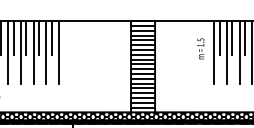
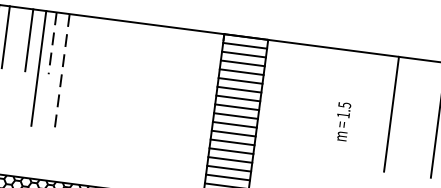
line: (52, 37) -> (76, 45), removed
line: (219, 37) -> (381, 85), removed
line: (232, 37) -> (405, 88), removed
line: (245, 37) -> (429, 91), removed
line: (39, 38) -> (52, 44), solid -> dashed
text: (200, 48) -> (342, 120), moved
line: (20, 52) -> (14, 65), removed
line: (59, 52) -> (86, 74), removed
line: (213, 52) -> (367, 111), removed
line: (239, 52) -> (414, 117), removed
line: (46, 53) -> (62, 73), solid -> dashed

